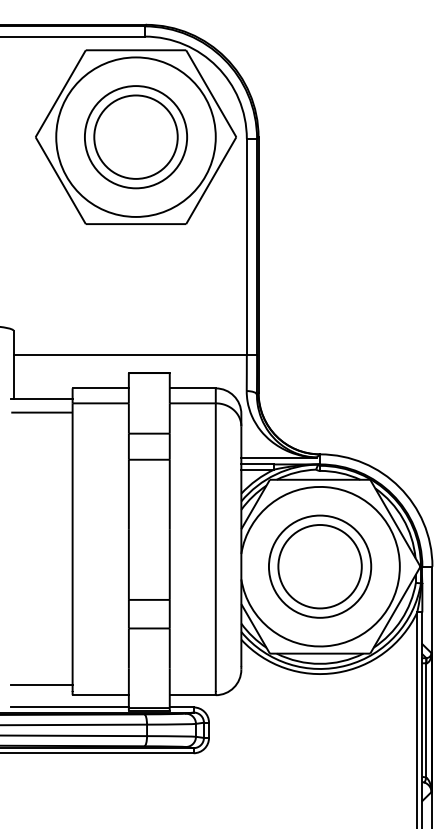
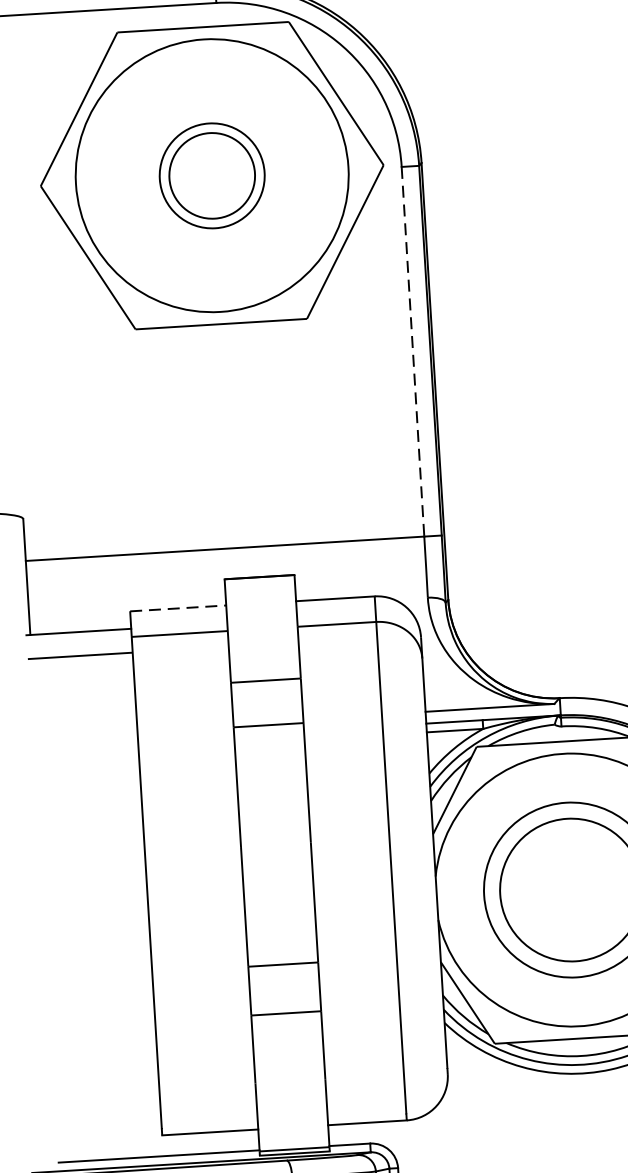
part: (135, 137) -> (211, 176), size x0.6
line: (246, 247) -> (412, 352), solid -> dashed
line: (101, 388) -> (179, 608), solid -> dashed
line: (41, 684) -> (107, 1120), removed

